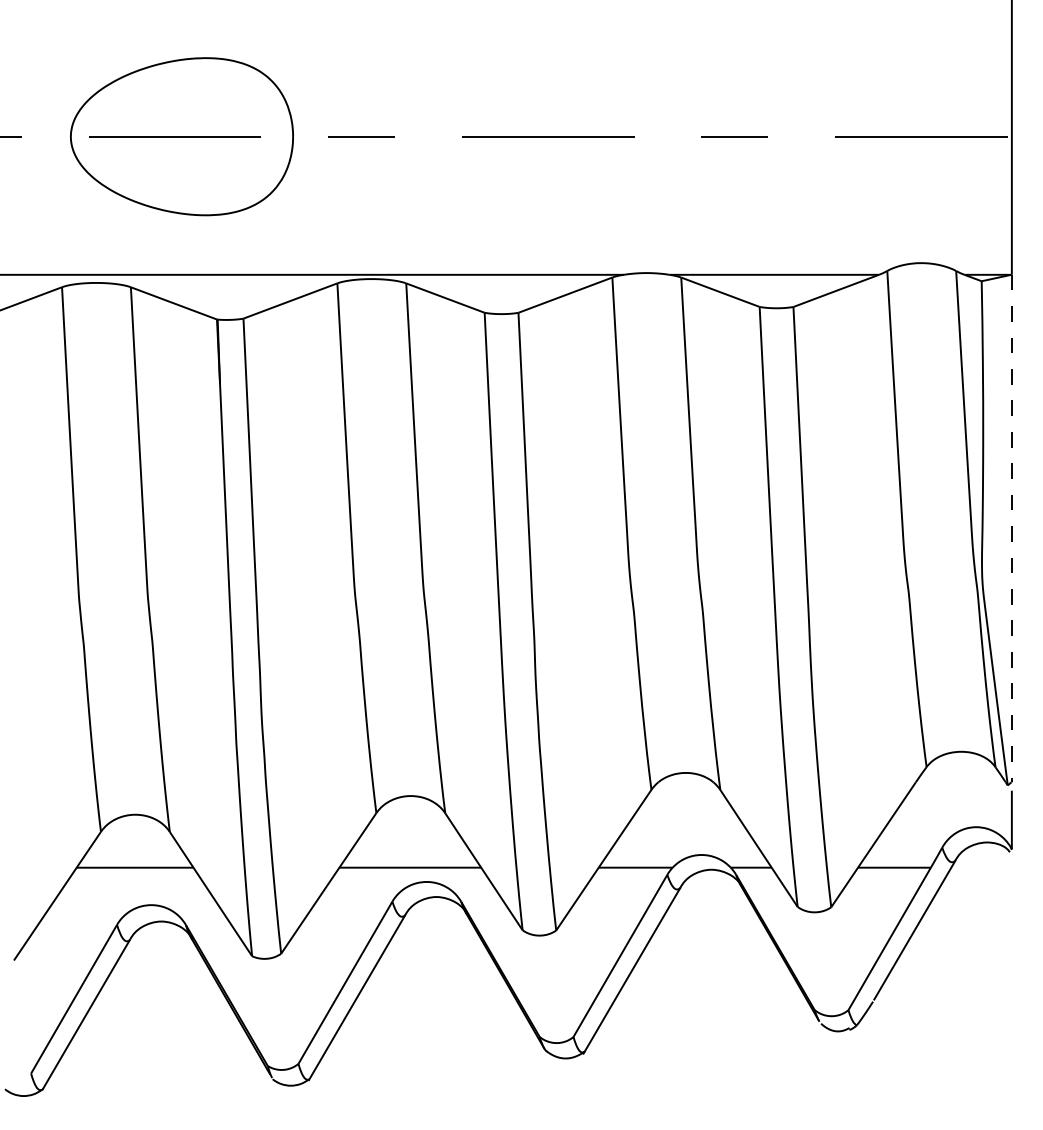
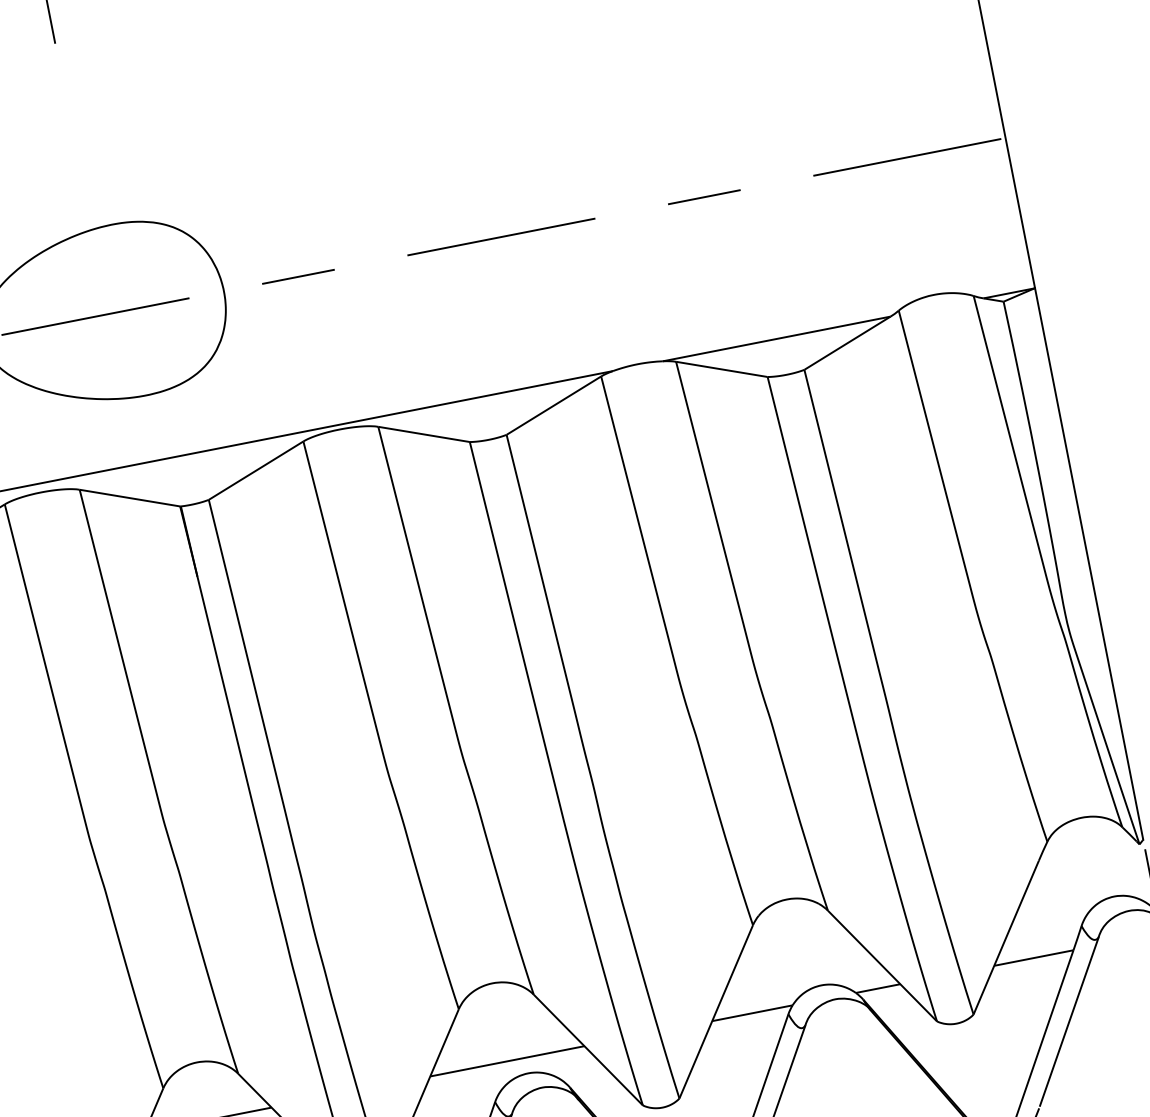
line: (1011, 528) -> (1088, 564), dashed -> solid

